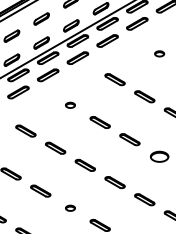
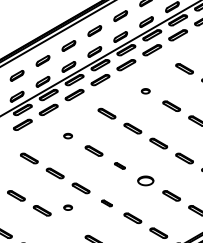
part: (129, 139) -> (119, 165), size x0.6
part: (114, 182) -> (106, 203), size x0.6
part: (69, 208) -> (67, 207), moved

